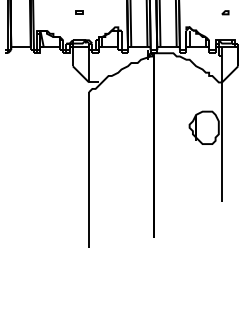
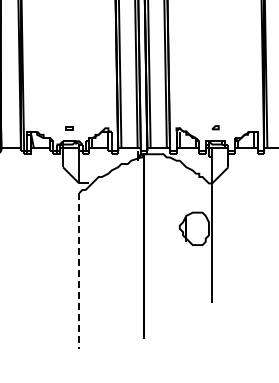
part: (79, 12) -> (69, 128), moved
part: (225, 12) -> (215, 127), moved
line: (89, 170) -> (79, 271), solid -> dashed

